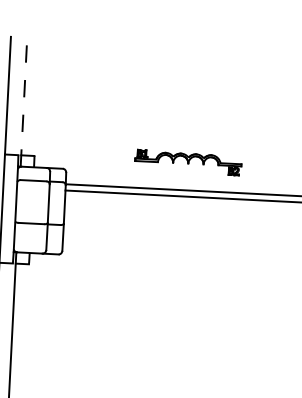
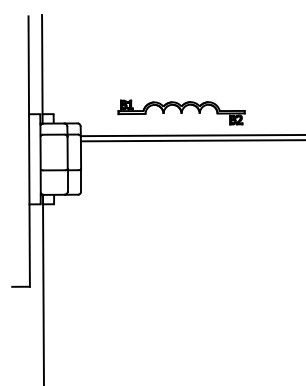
line: (24, 100) -> (42, 68), dashed -> solid
part: (188, 162) -> (181, 112), size x1.43

